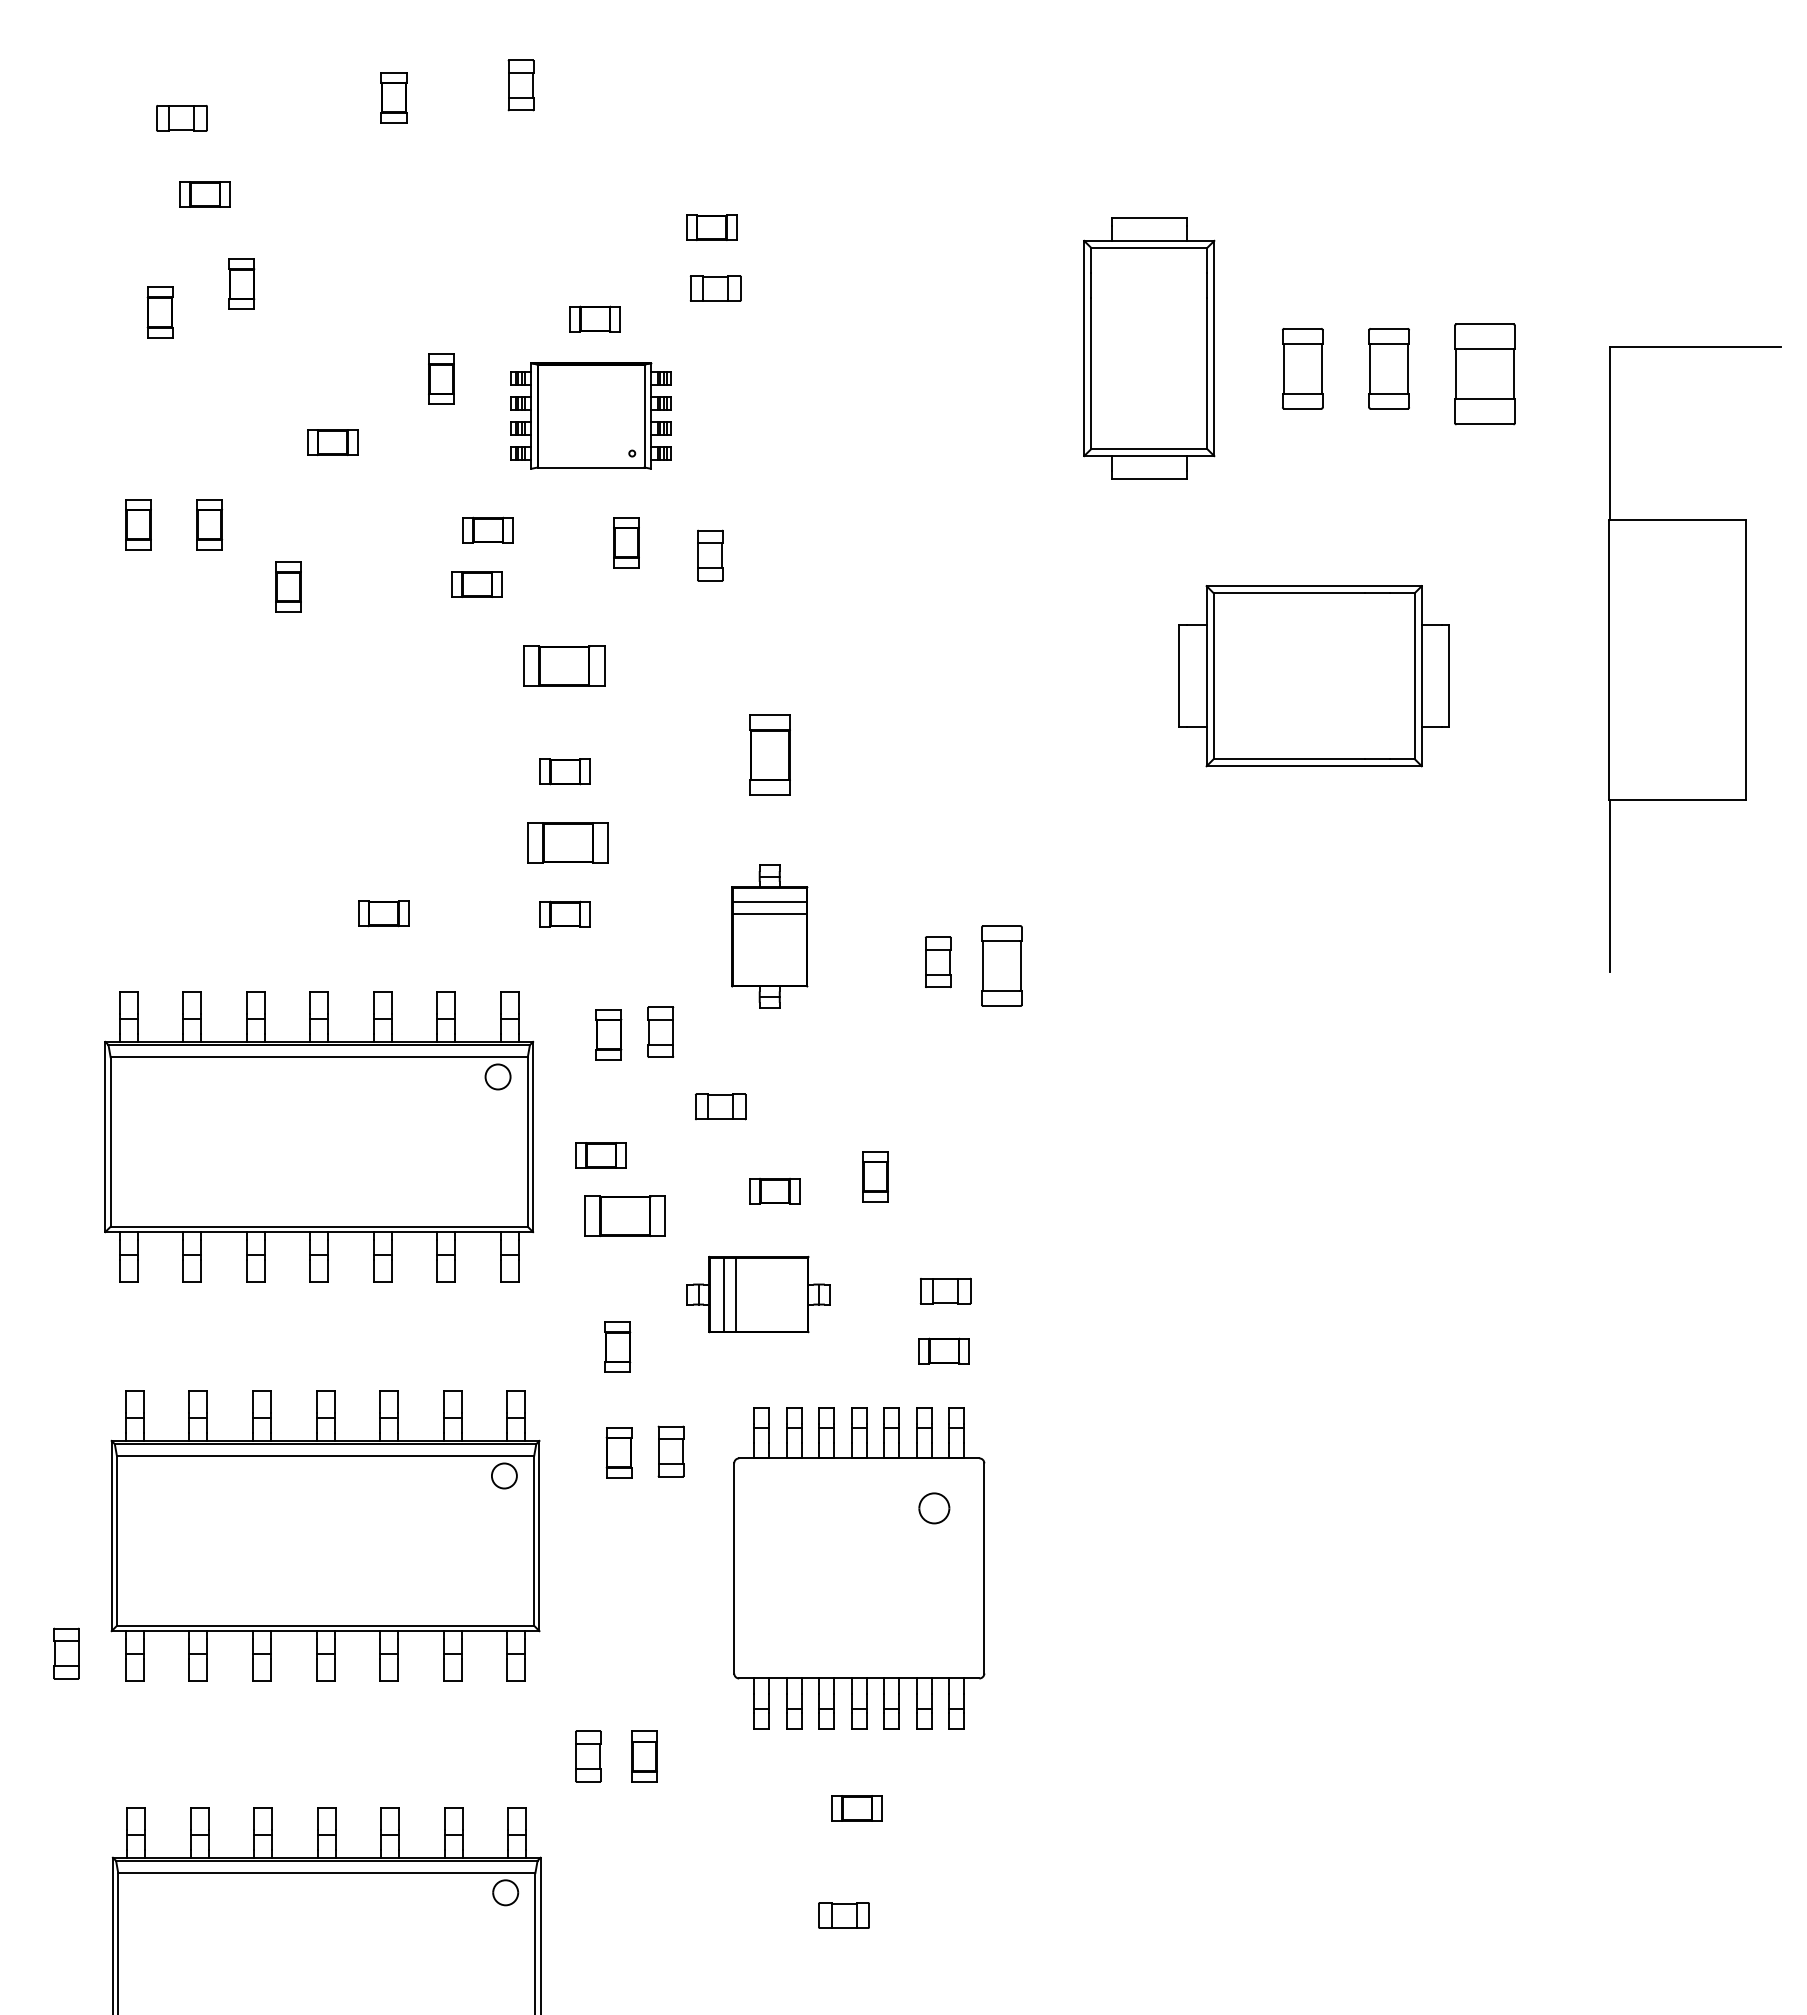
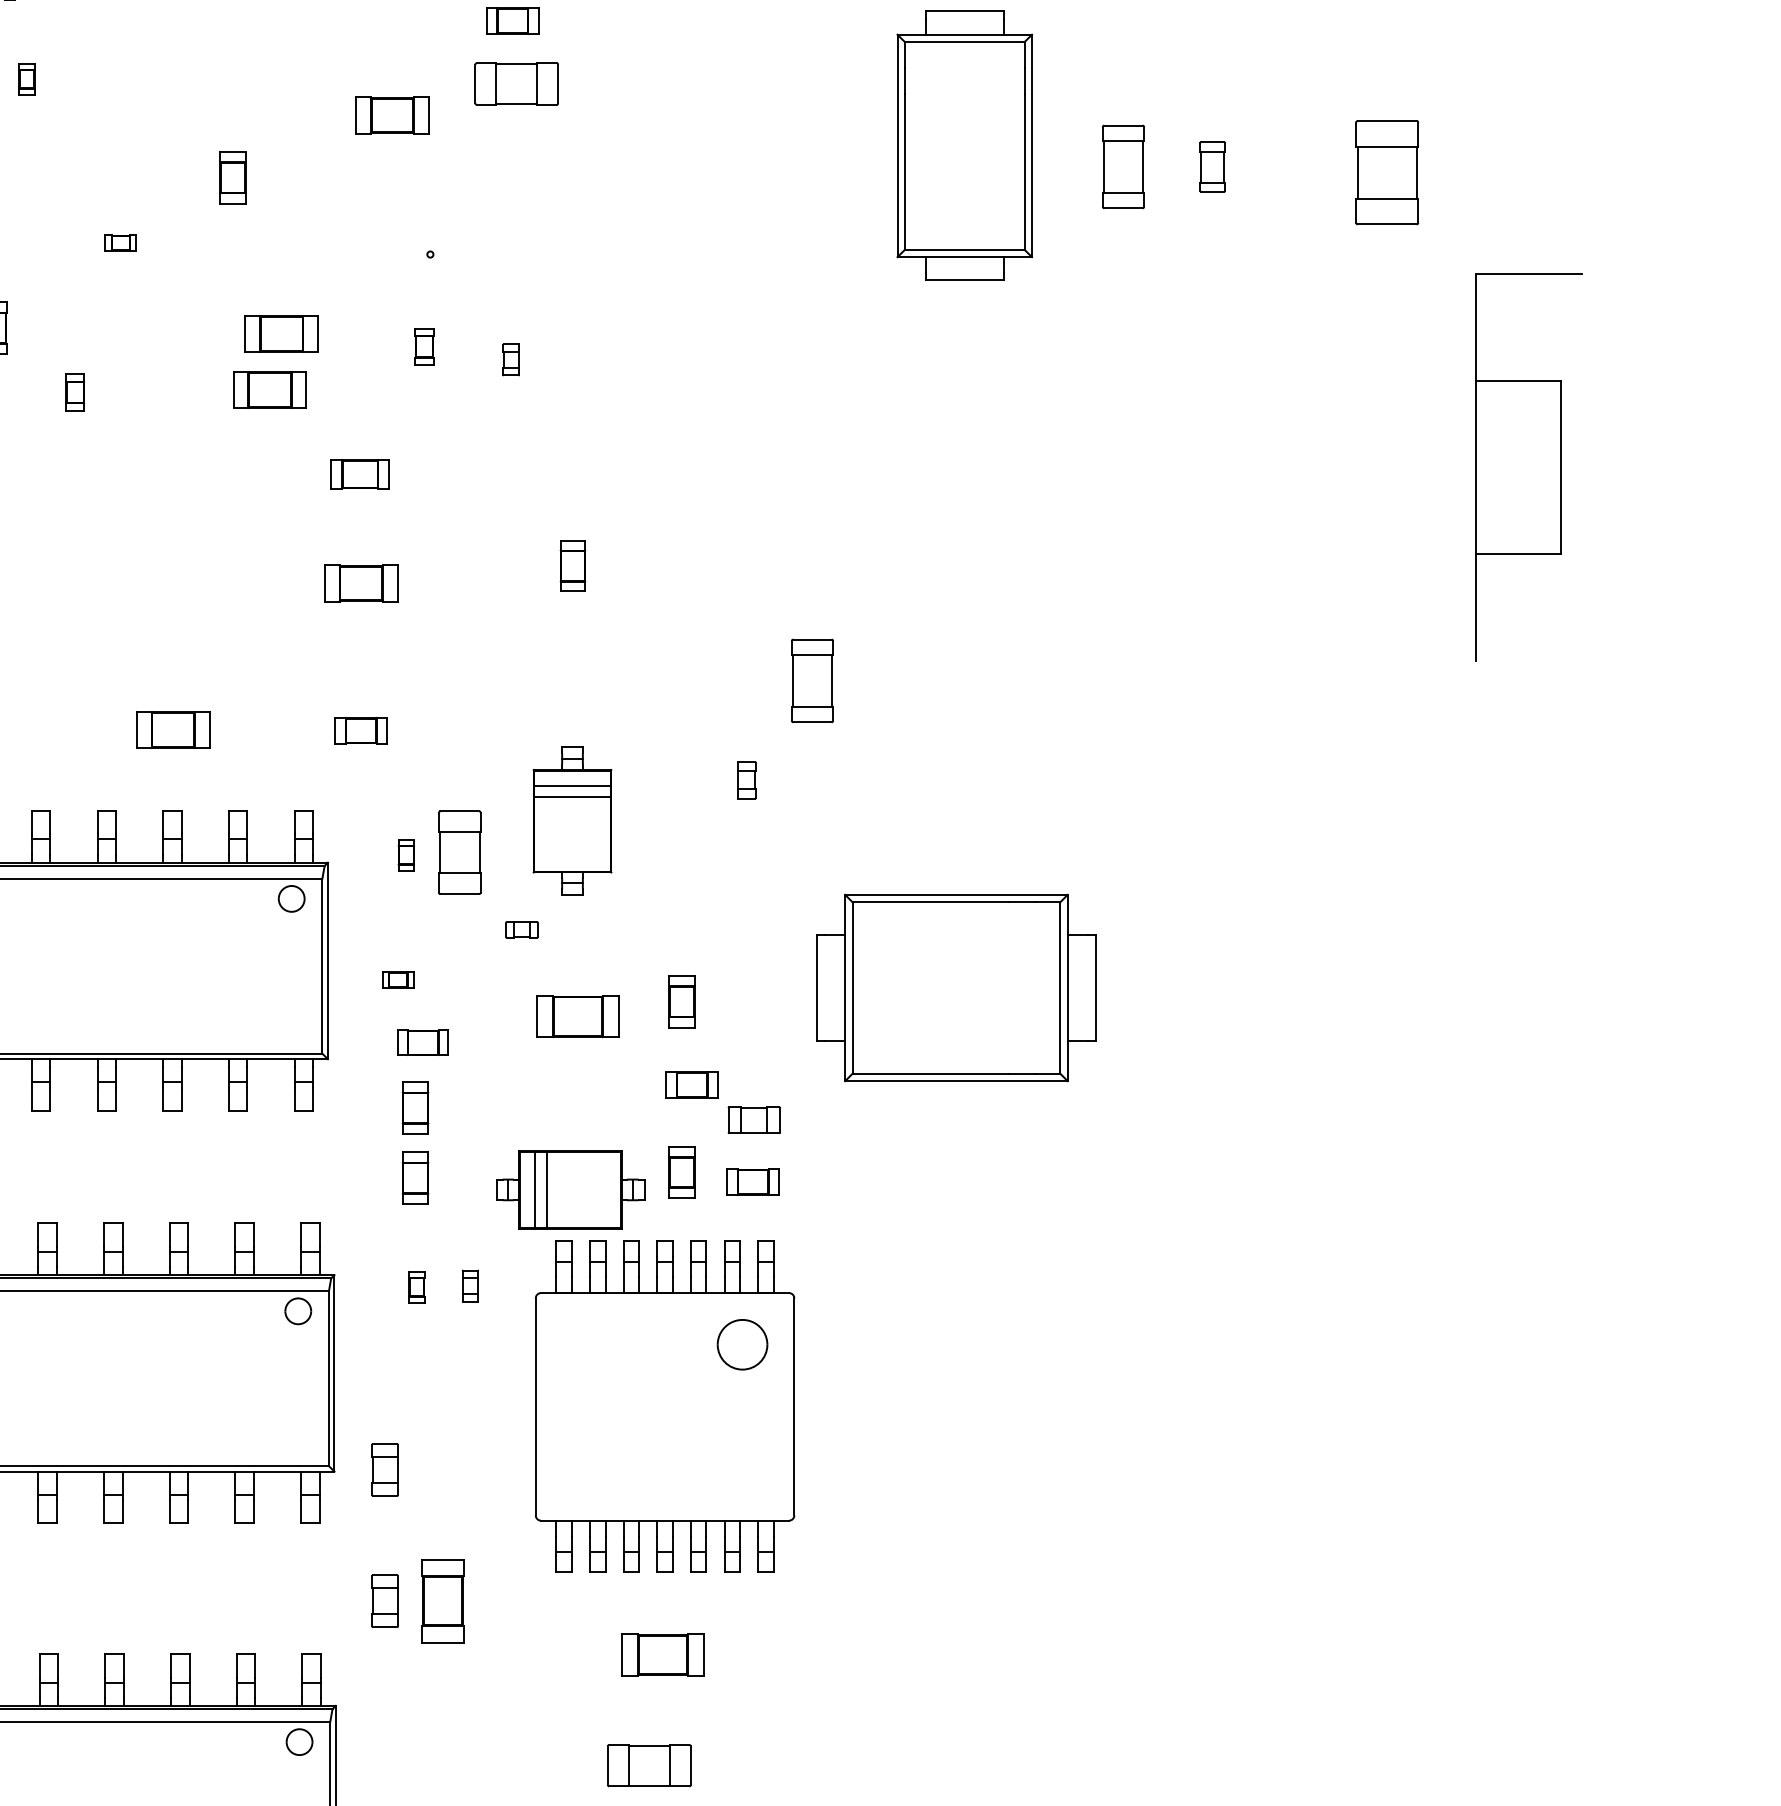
part: (241, 283) -> (26, 78), size x0.6
part: (715, 288) -> (516, 83), size x1.6
part: (594, 318) -> (391, 114), size x1.4
part: (1388, 368) -> (1212, 166), size x0.6
part: (1484, 374) -> (1386, 172), moved
part: (590, 415) -> (387, 215), removed
part: (332, 442) -> (120, 243), size x0.6
part: (487, 529) -> (280, 333), size x1.4
part: (626, 542) -> (424, 346), size x0.7
part: (710, 555) -> (511, 359), size x0.6
part: (476, 584) -> (269, 389), size x1.4
part: (288, 586) -> (75, 391), size x0.7
part: (1694, 659) -> (1528, 467), size x0.6
part: (564, 665) -> (360, 473), size x0.7
part: (1313, 676) -> (955, 988), moved
part: (769, 754) -> (572, 565), size x0.6
part: (564, 771) -> (360, 583), size x1.4
part: (567, 842) -> (363, 656), removed
part: (383, 913) -> (173, 729), size x1.4
part: (769, 936) -> (572, 820), moved
part: (938, 962) -> (746, 780), size x0.7
part: (1001, 965) -> (812, 680), moved
part: (660, 1031) -> (459, 851), size x1.6
part: (608, 1034) -> (405, 854), size x0.6
part: (720, 1106) -> (521, 929), size x0.6
part: (600, 1155) -> (397, 980), size x0.6
part: (774, 1191) -> (577, 1017), size x1.6
part: (624, 1215) -> (422, 1042), size x0.6
part: (884, 1256) -> (691, 1084), added
part: (617, 1278) -> (415, 1107), added
part: (758, 1294) -> (570, 1189), moved
part: (875, 1341) -> (681, 1172), added
part: (670, 1451) -> (469, 1286), size x0.6
part: (618, 1452) -> (416, 1287), size x0.6
part: (934, 1508) -> (742, 1344), size x1.6
part: (588, 1629) -> (385, 1469), added
part: (644, 1756) -> (443, 1601), size x1.6
part: (856, 1808) -> (662, 1655), size x1.6
part: (843, 1915) -> (648, 1765), size x1.6

